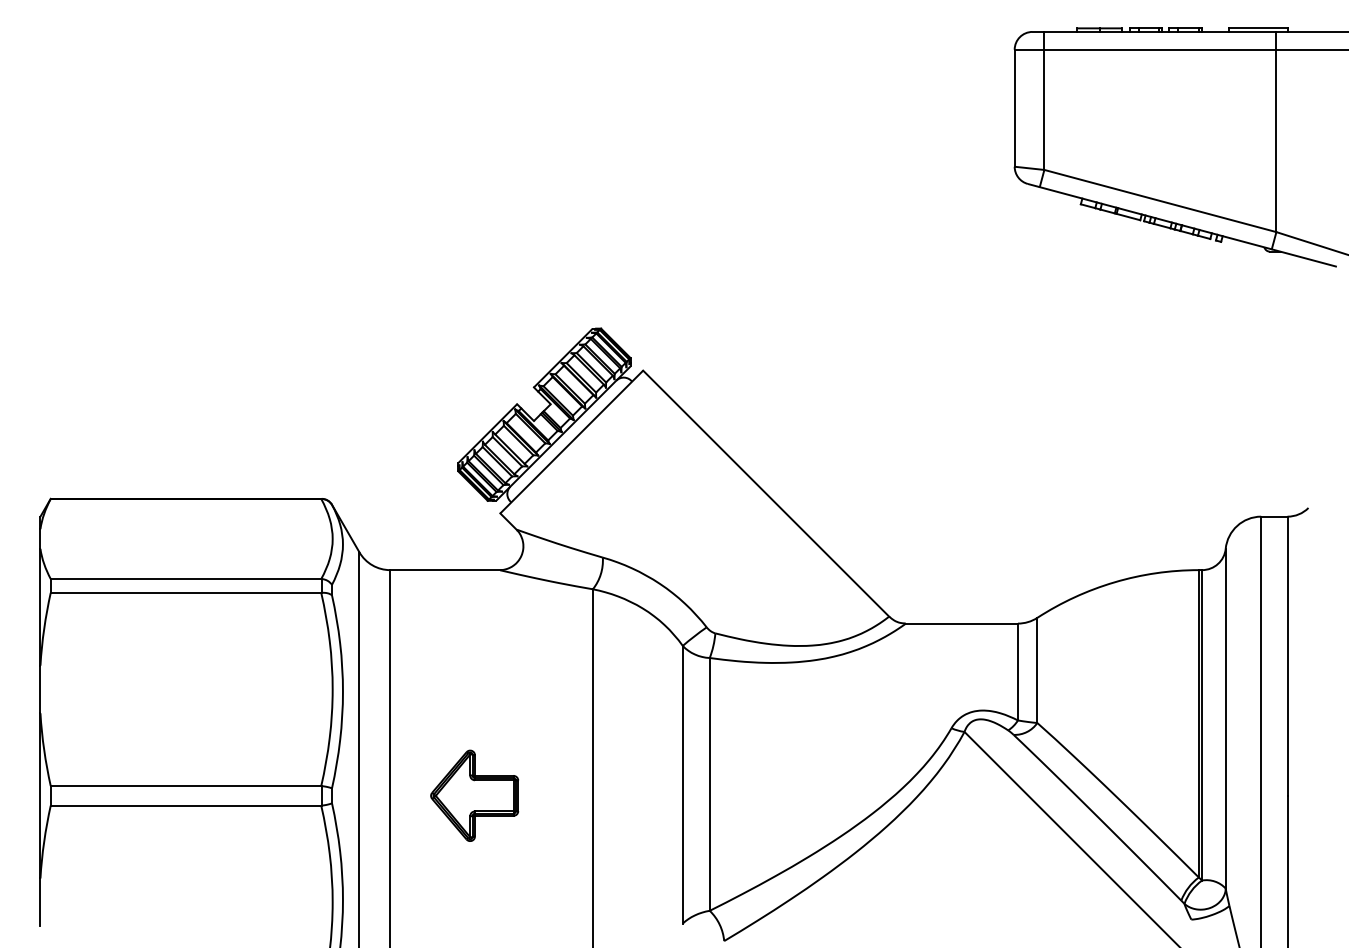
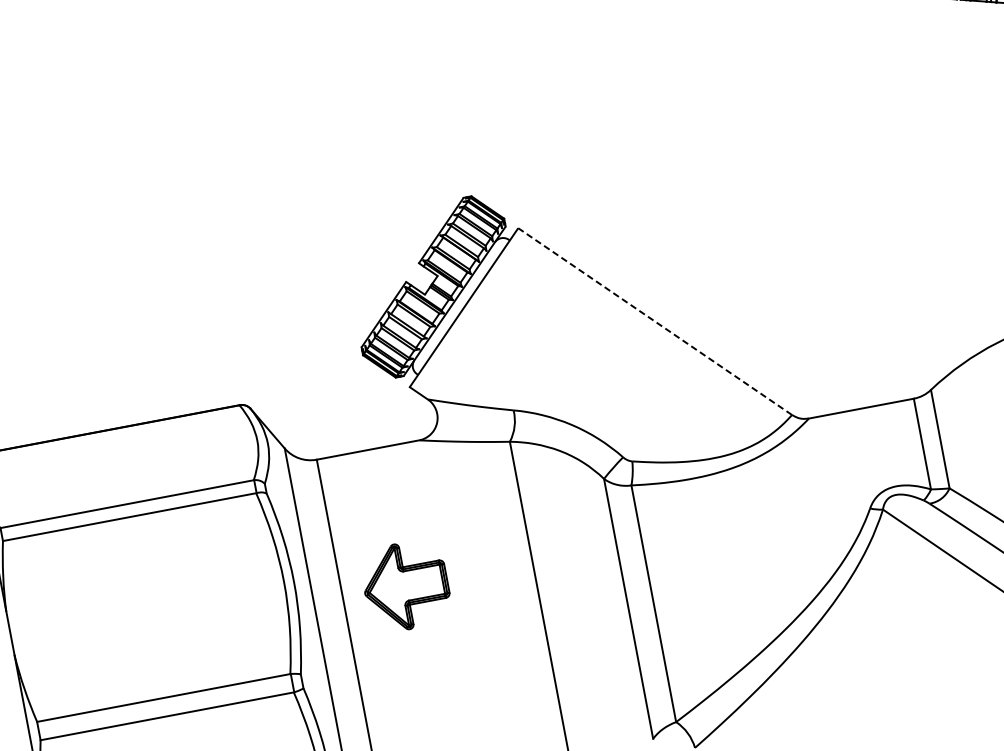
line: (766, 493) -> (655, 321), solid -> dashed
part: (474, 795) -> (405, 585), moved

